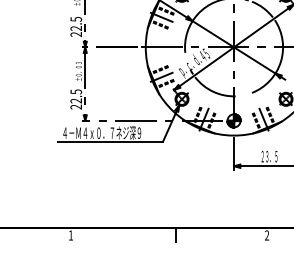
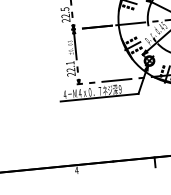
text: (76, 91) -> (70, 62), 22.5 -> 22.1
text: (70, 235) -> (76, 170), 1 -> 4

